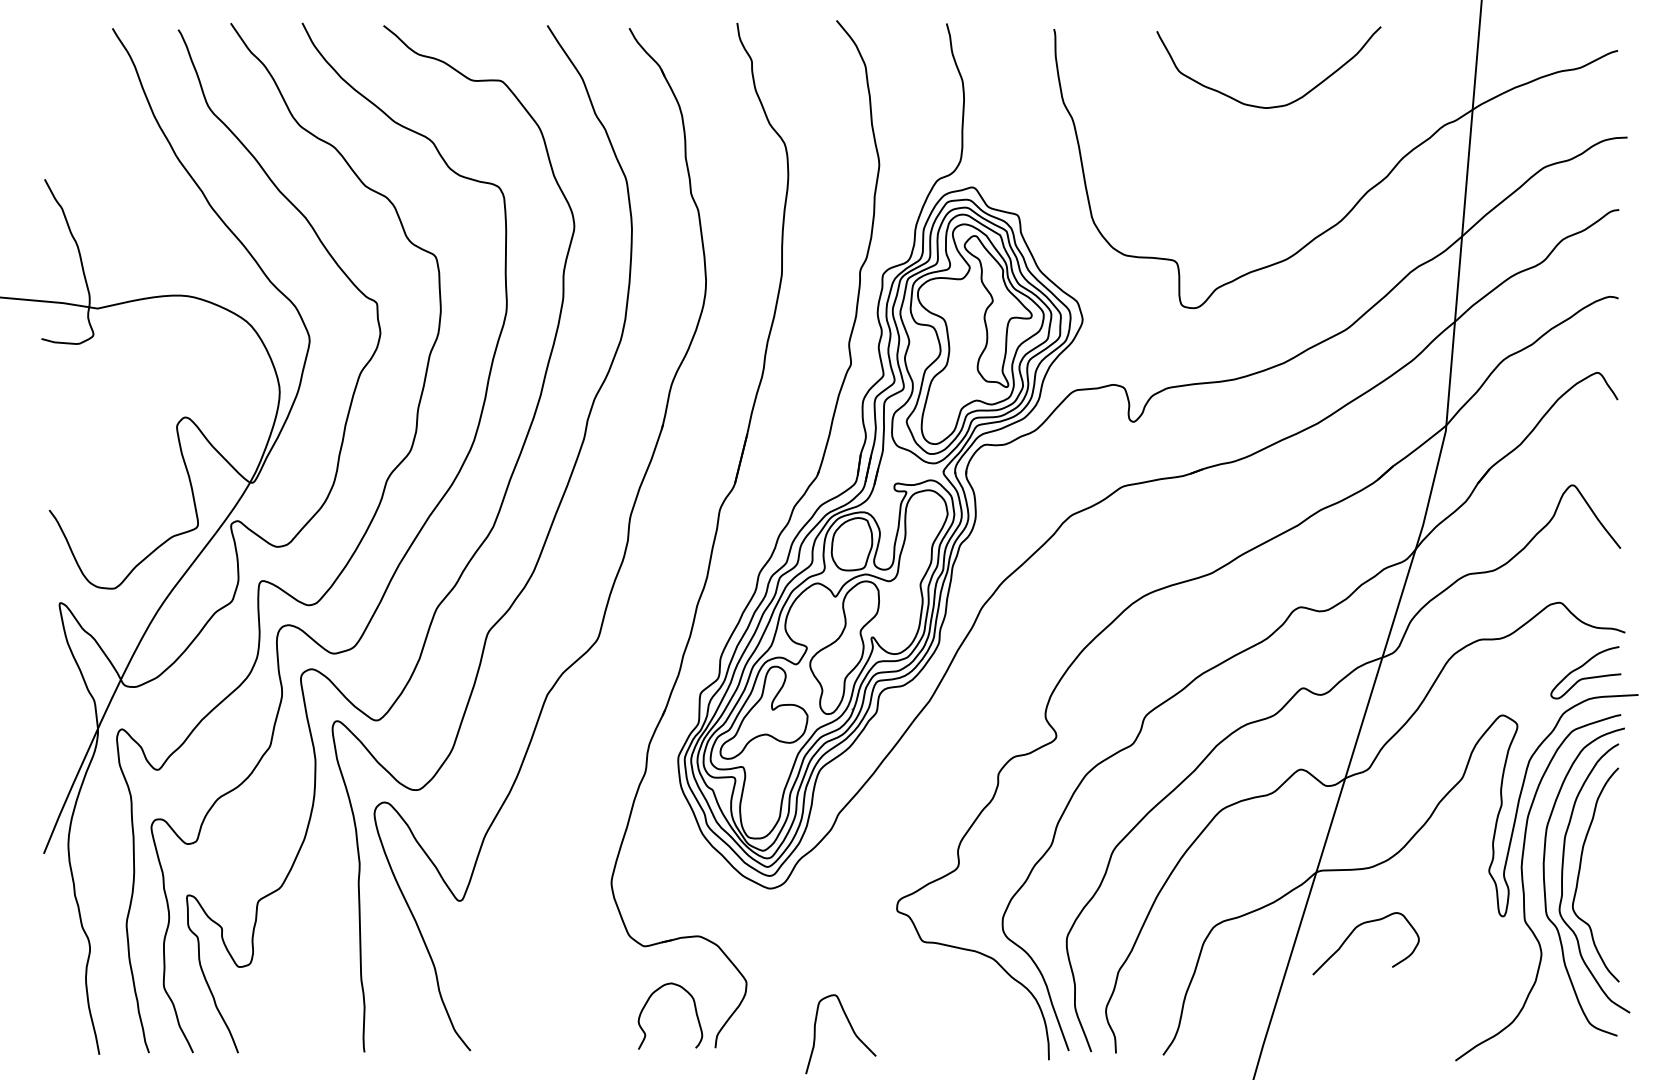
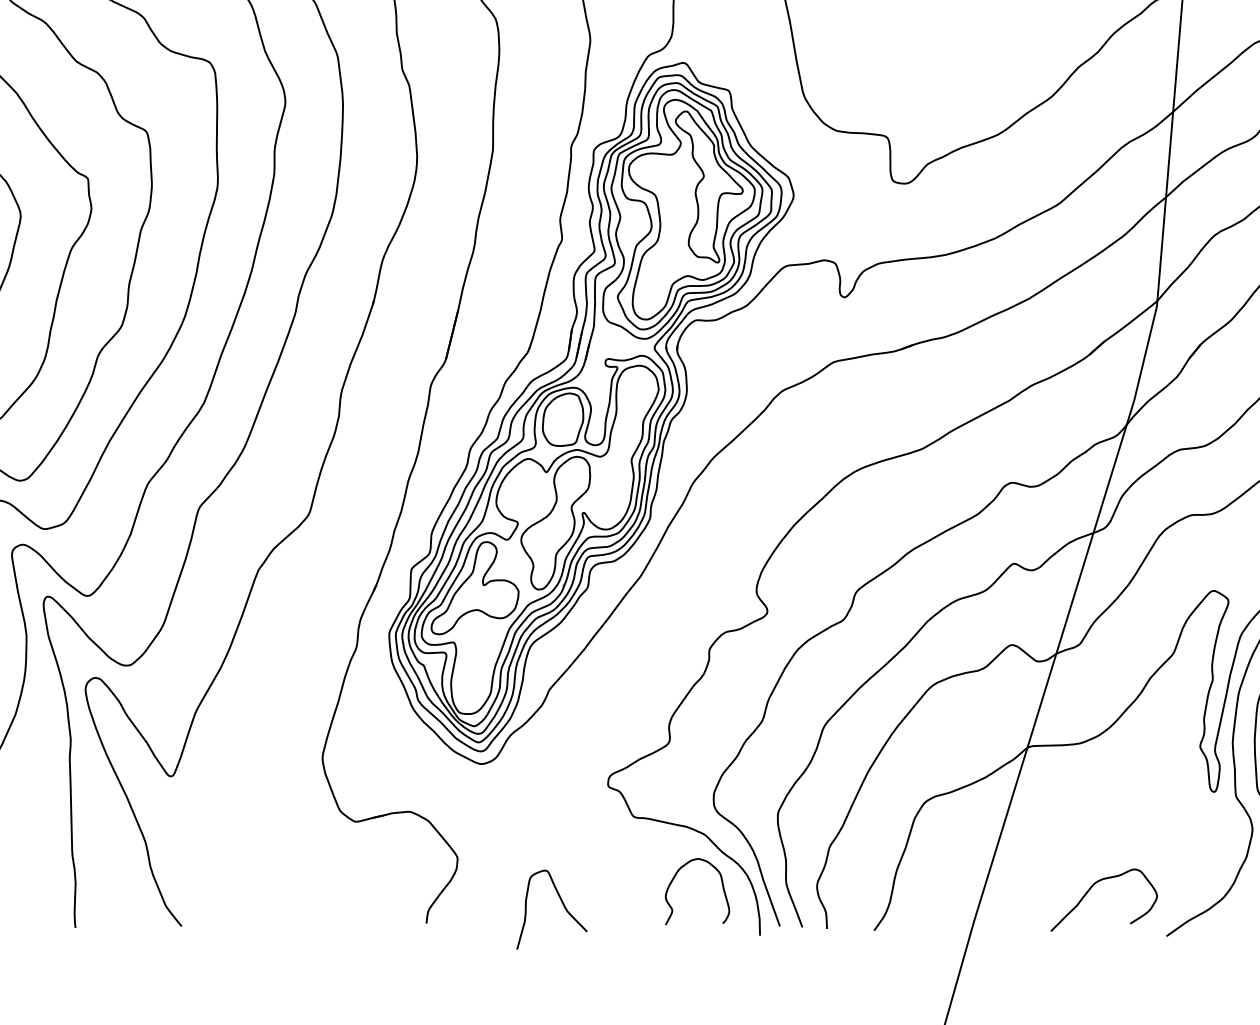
curve: (1353, 932) -> (1091, 888), moved
curve: (694, 1008) -> (721, 883), moved

